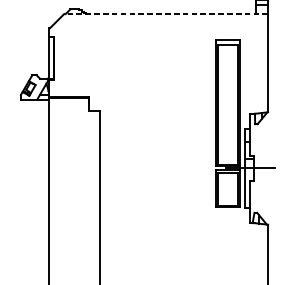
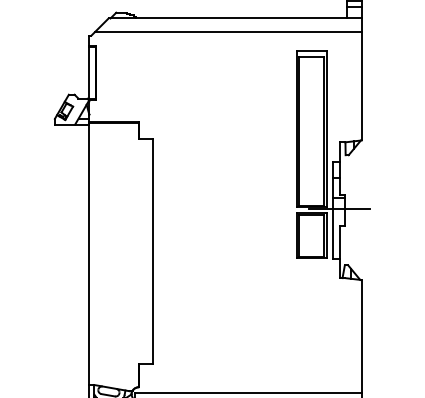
line: (166, 14) -> (235, 18), dashed -> solid
line: (160, 24) -> (228, 31), added

